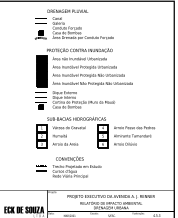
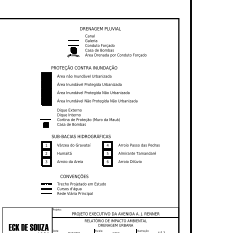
part: (73, 25) -> (106, 42), moved

